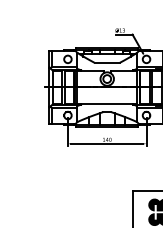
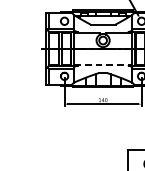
line: (107, 103) -> (103, 64), solid -> dashed

